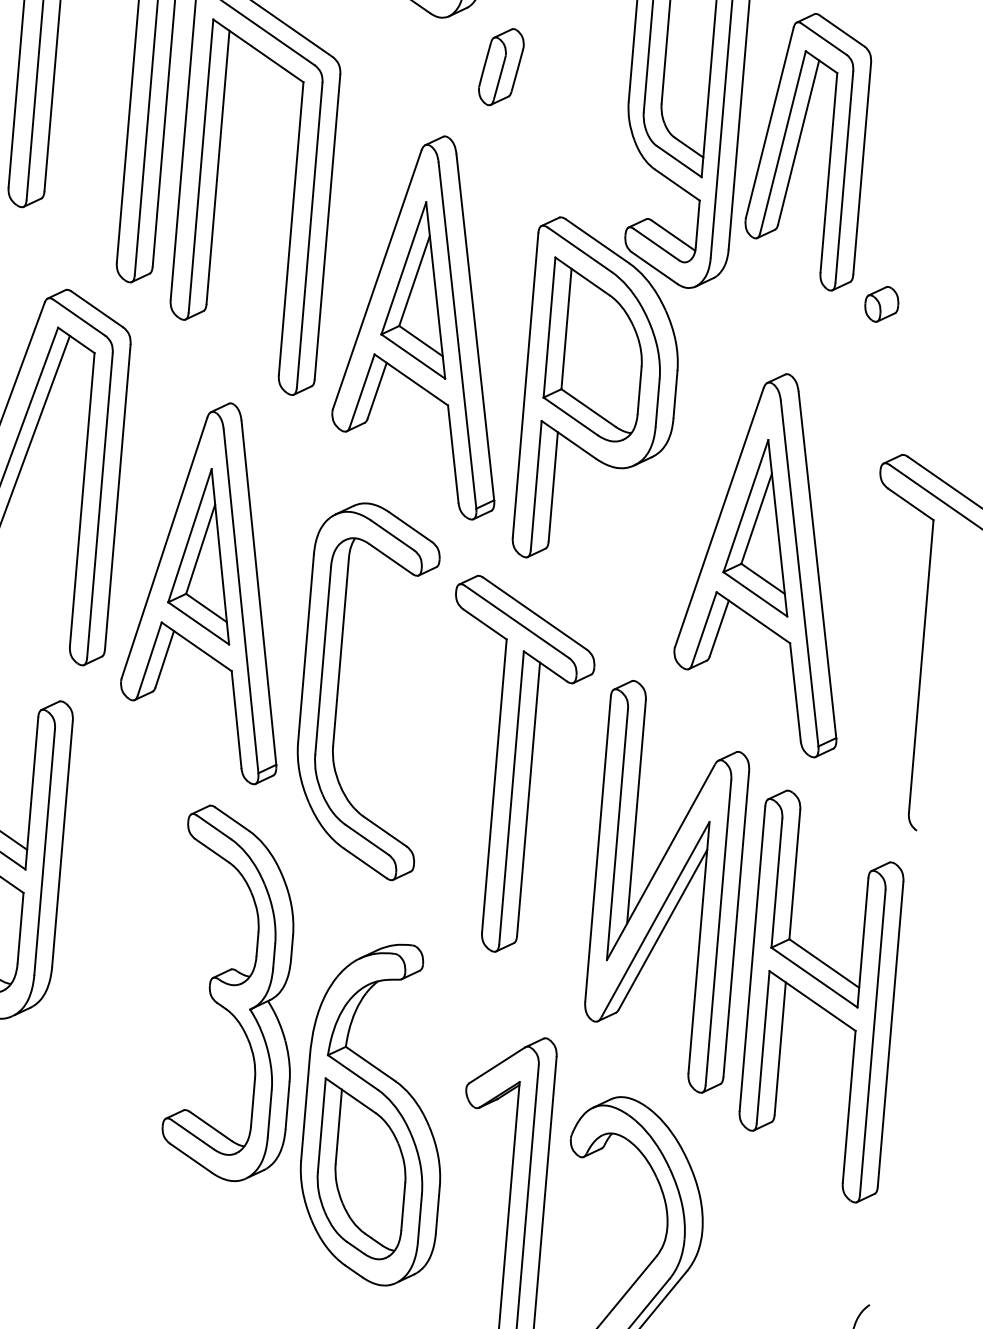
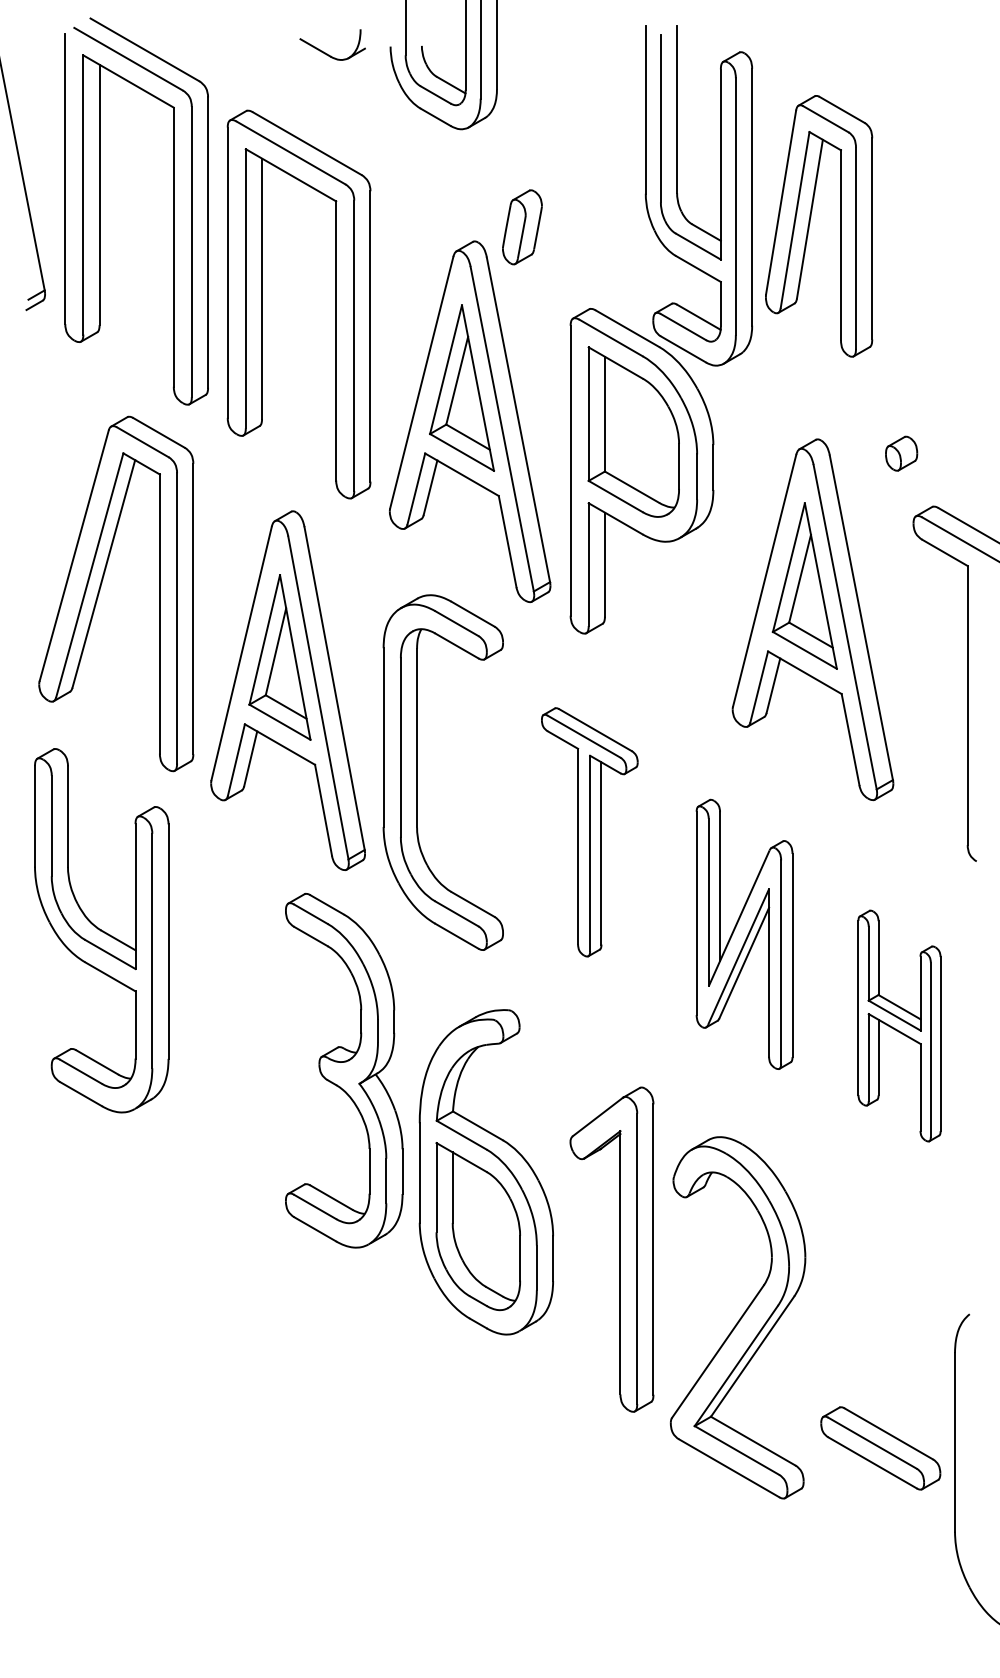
part: (501, 67) -> (522, 227), moved
part: (881, 304) -> (901, 453), moved
part: (513, 766) -> (589, 832), size x0.7
part: (667, 886) -> (744, 934), size x0.7
part: (821, 995) -> (899, 1025), size x0.6

